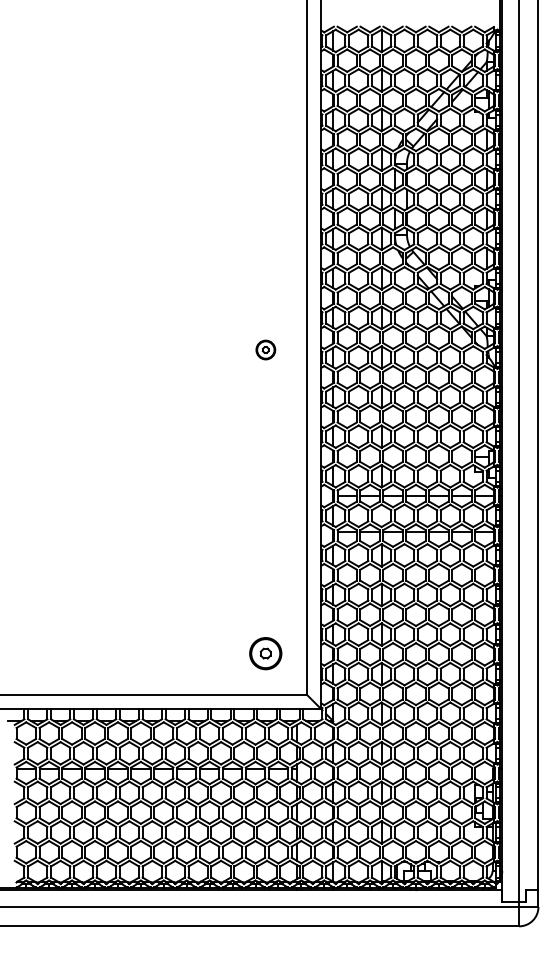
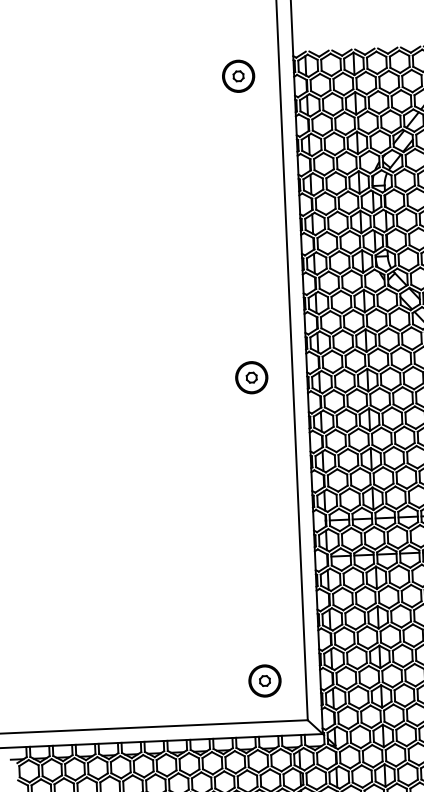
part: (265, 47) -> (238, 75), added
part: (265, 349) -> (251, 377), size x1.67

